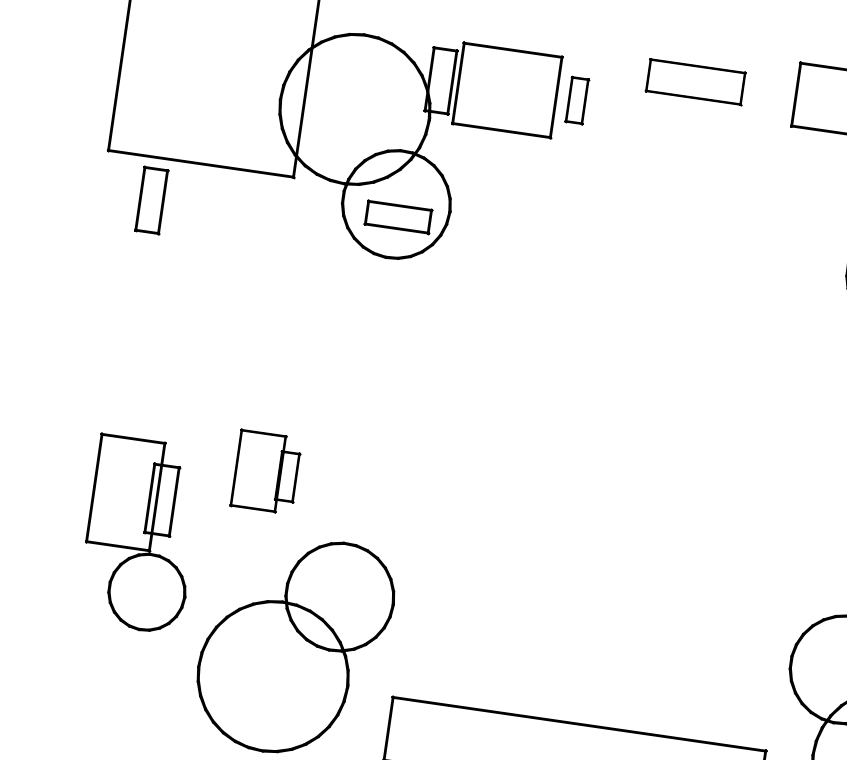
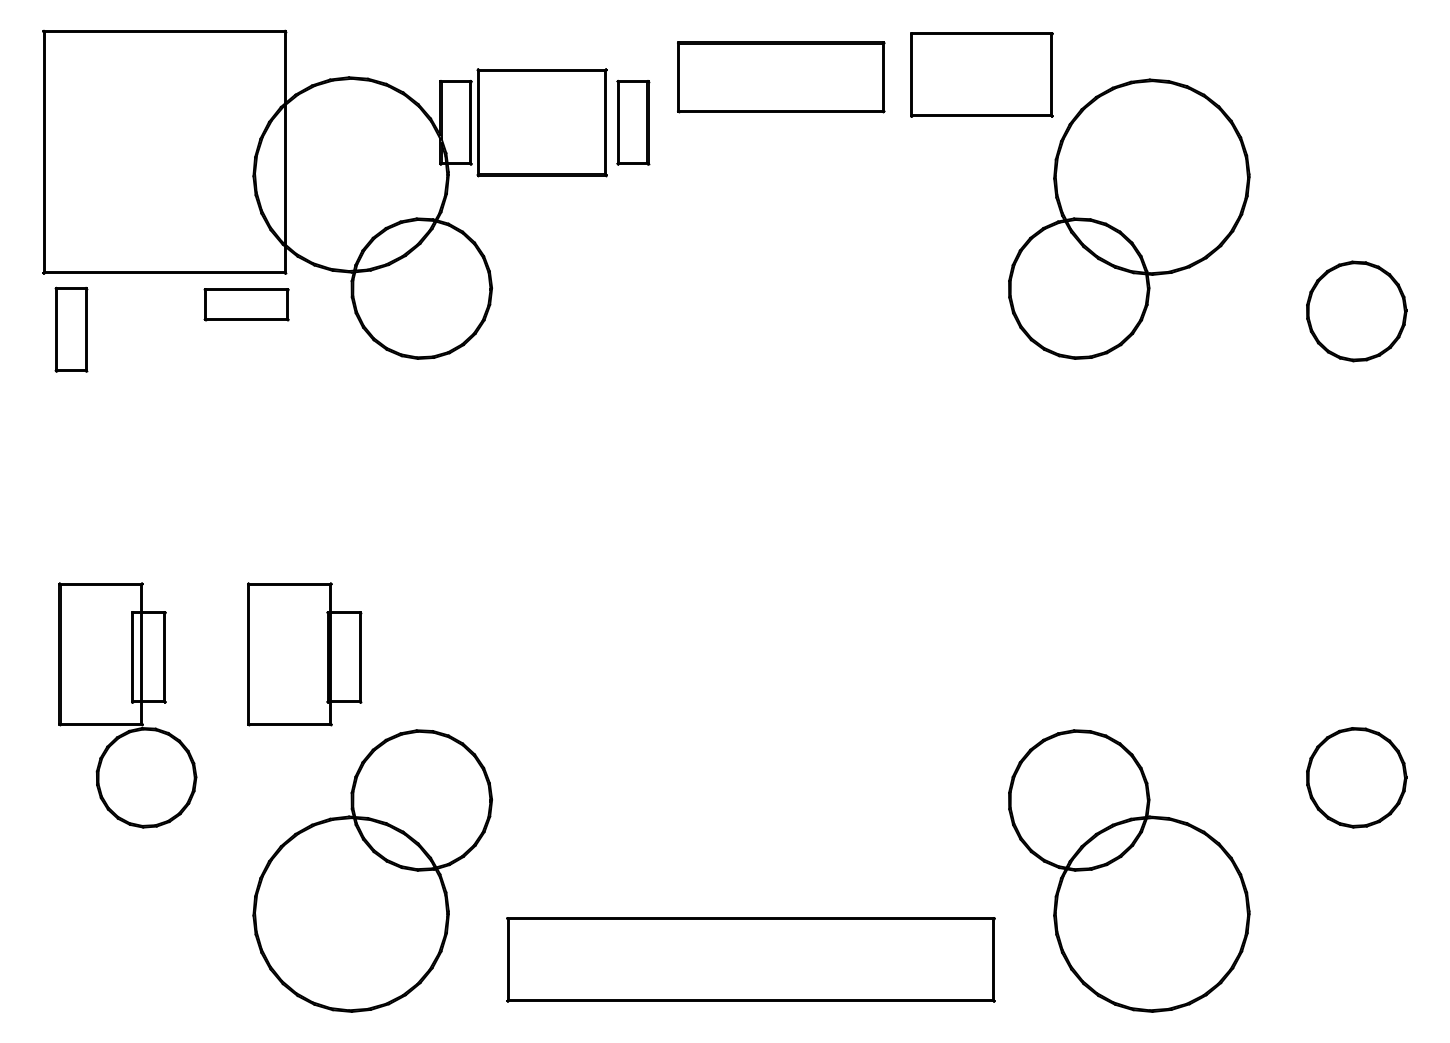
part: (695, 82) -> (781, 77), size x1.67
part: (577, 100) -> (633, 122), size x1.43
part: (151, 200) -> (71, 329), moved
part: (398, 217) -> (246, 304), moved
part: (266, 472) -> (304, 654), size x1.43
part: (140, 534) -> (127, 705), moved

